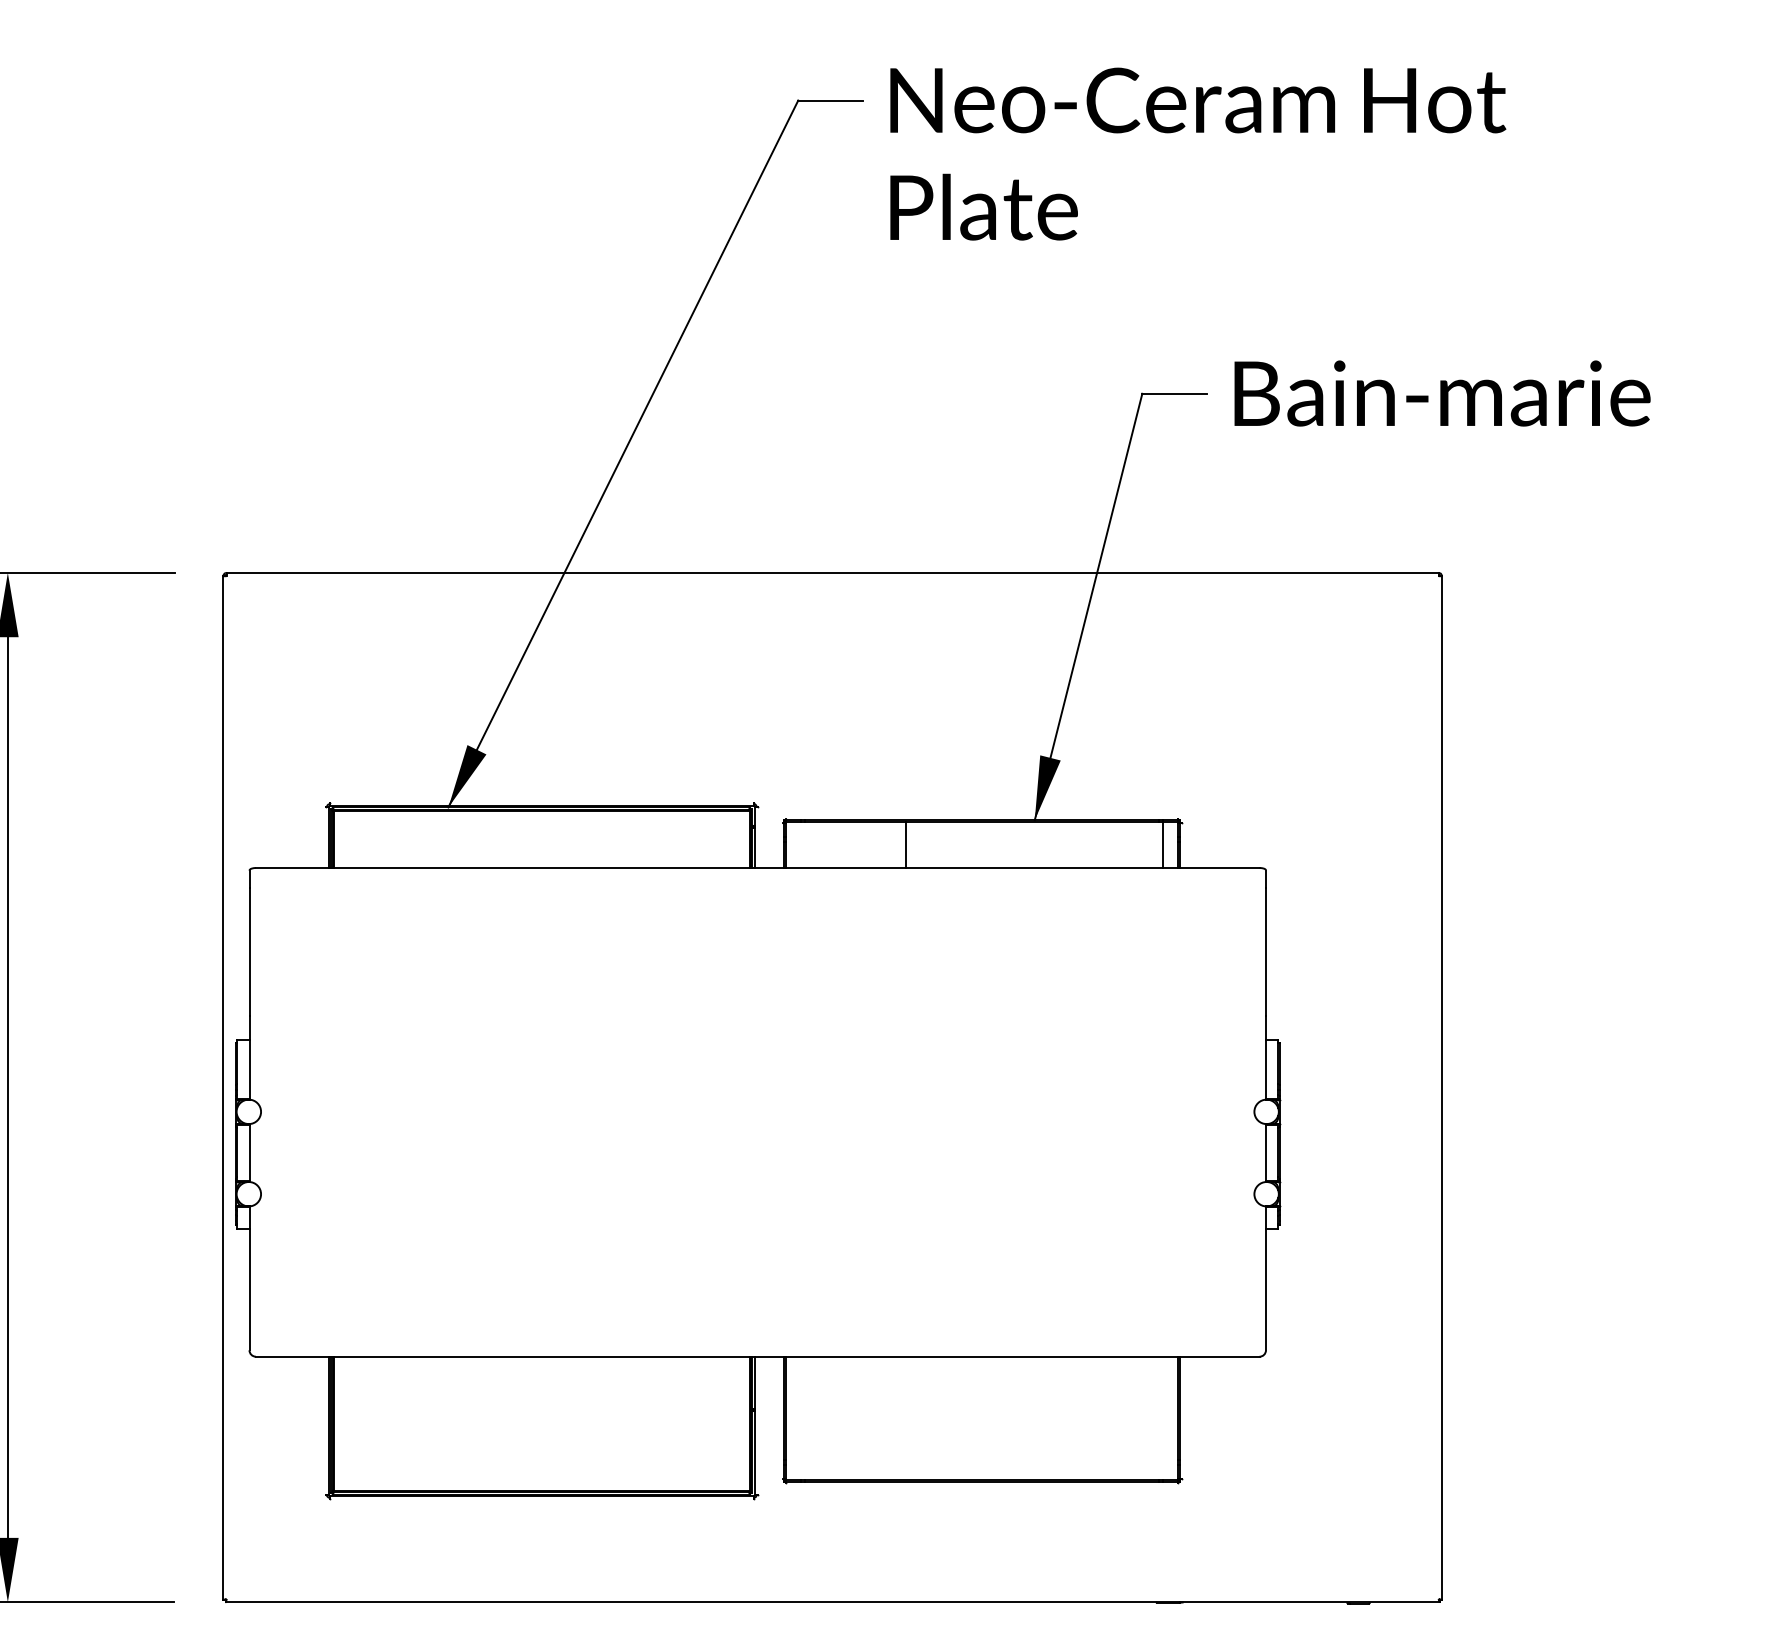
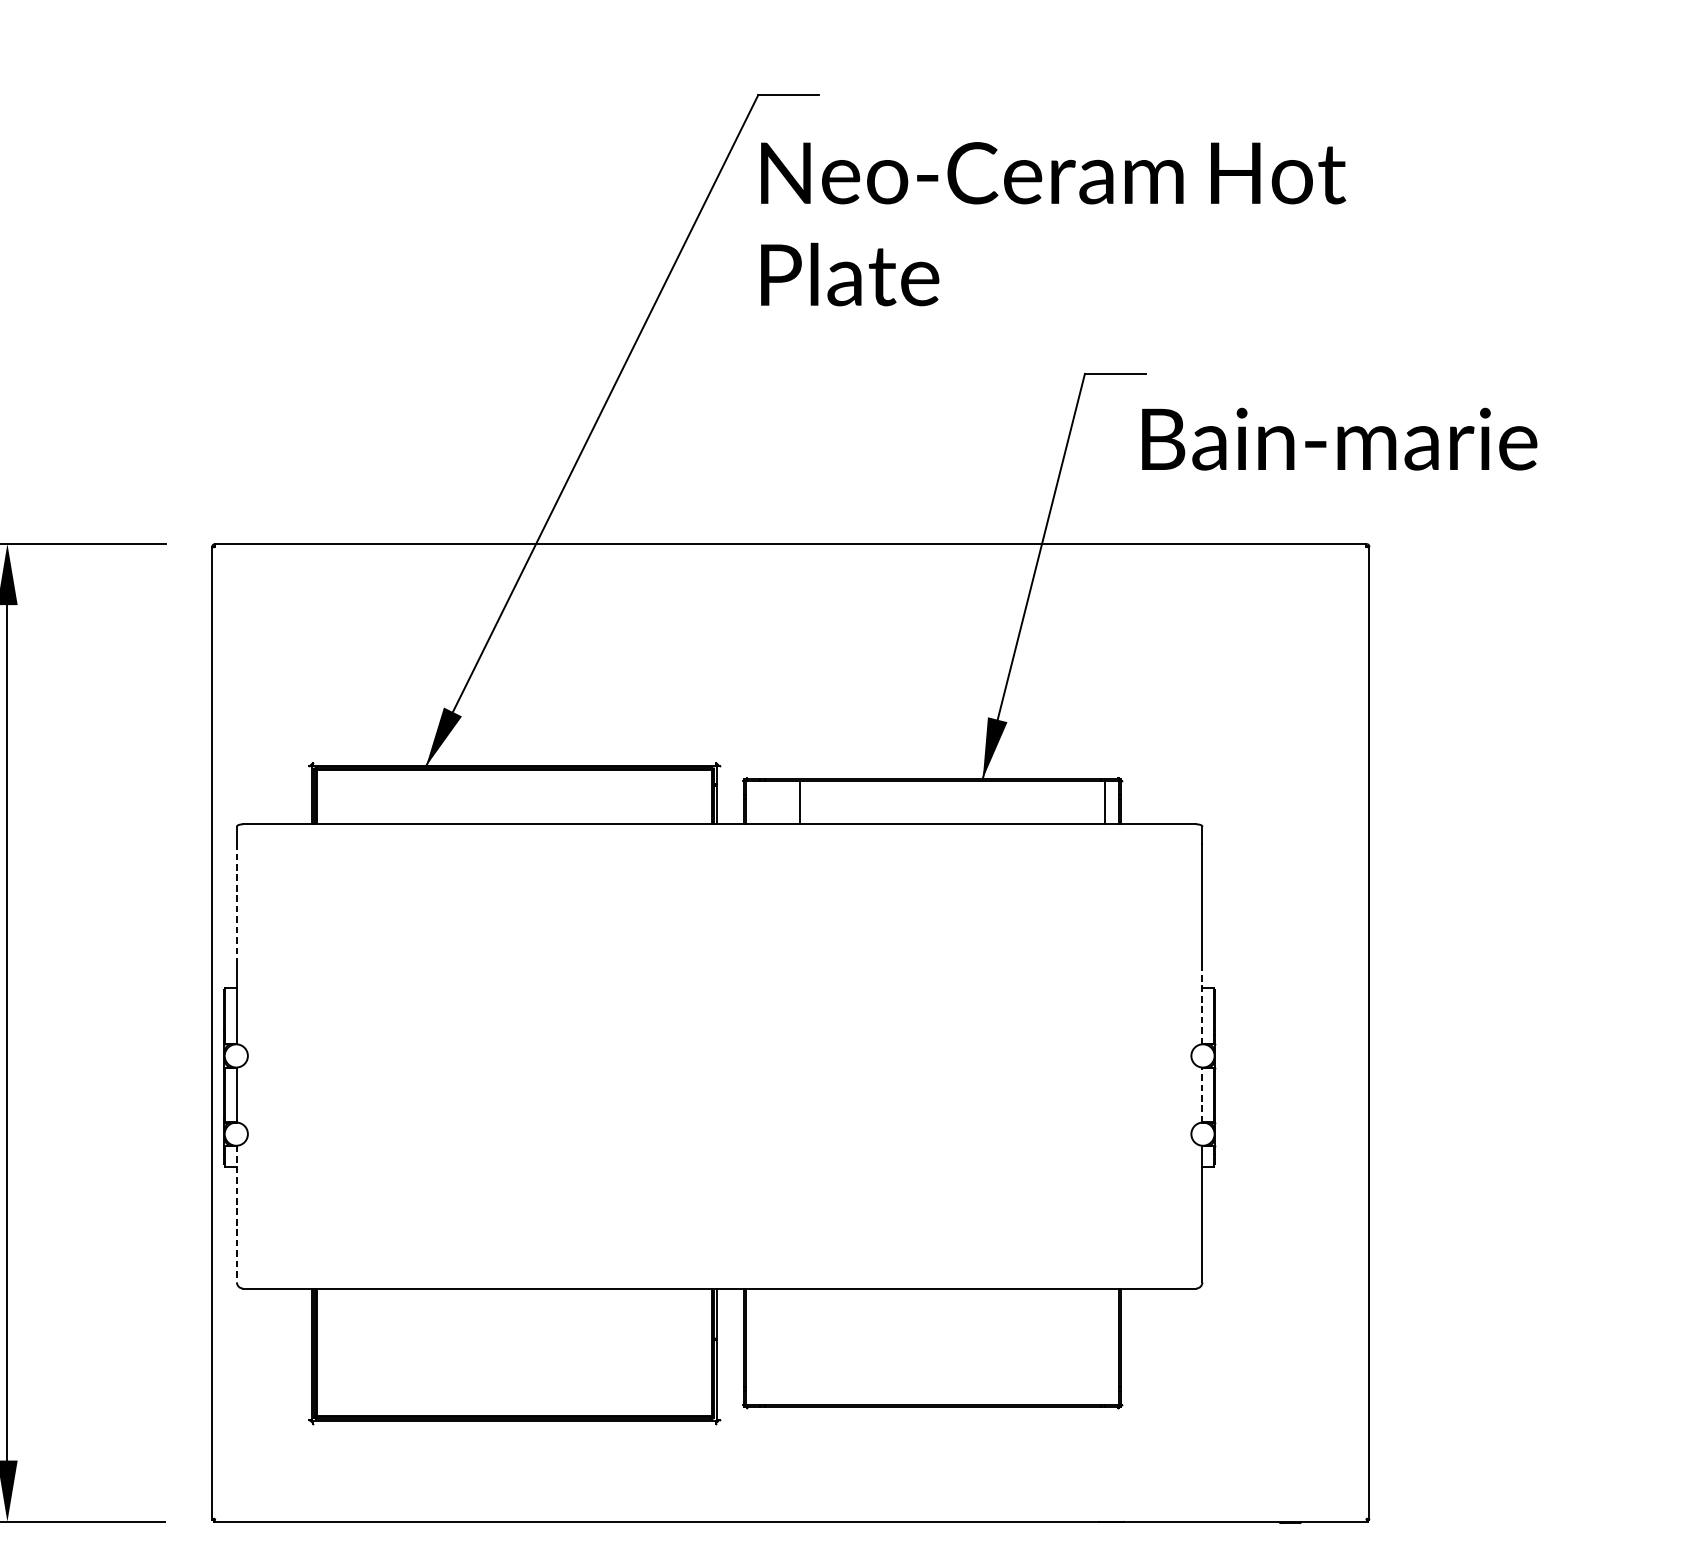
text: (1198, 153) -> (1053, 223), moved
text: (1442, 393) -> (1339, 439), moved
line: (905, 845) -> (800, 802), moved
line: (249, 952) -> (236, 904), solid -> dashed
line: (1265, 1057) -> (1201, 1004), solid -> dashed
line: (1265, 1153) -> (1201, 1095), solid -> dashed
line: (249, 1278) -> (236, 1214), solid -> dashed

